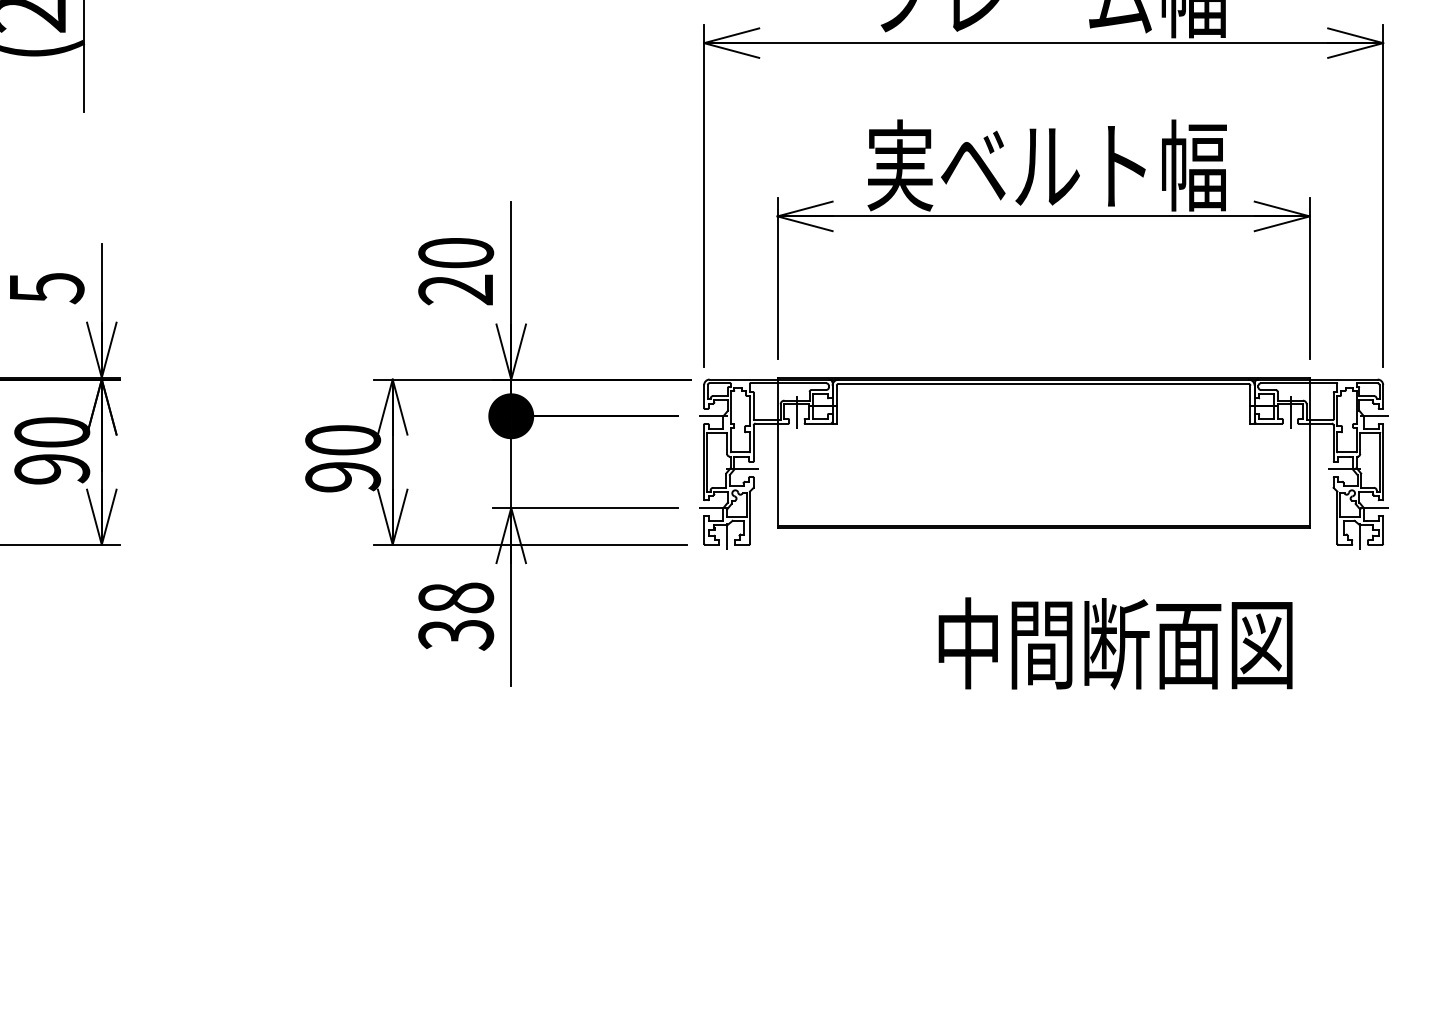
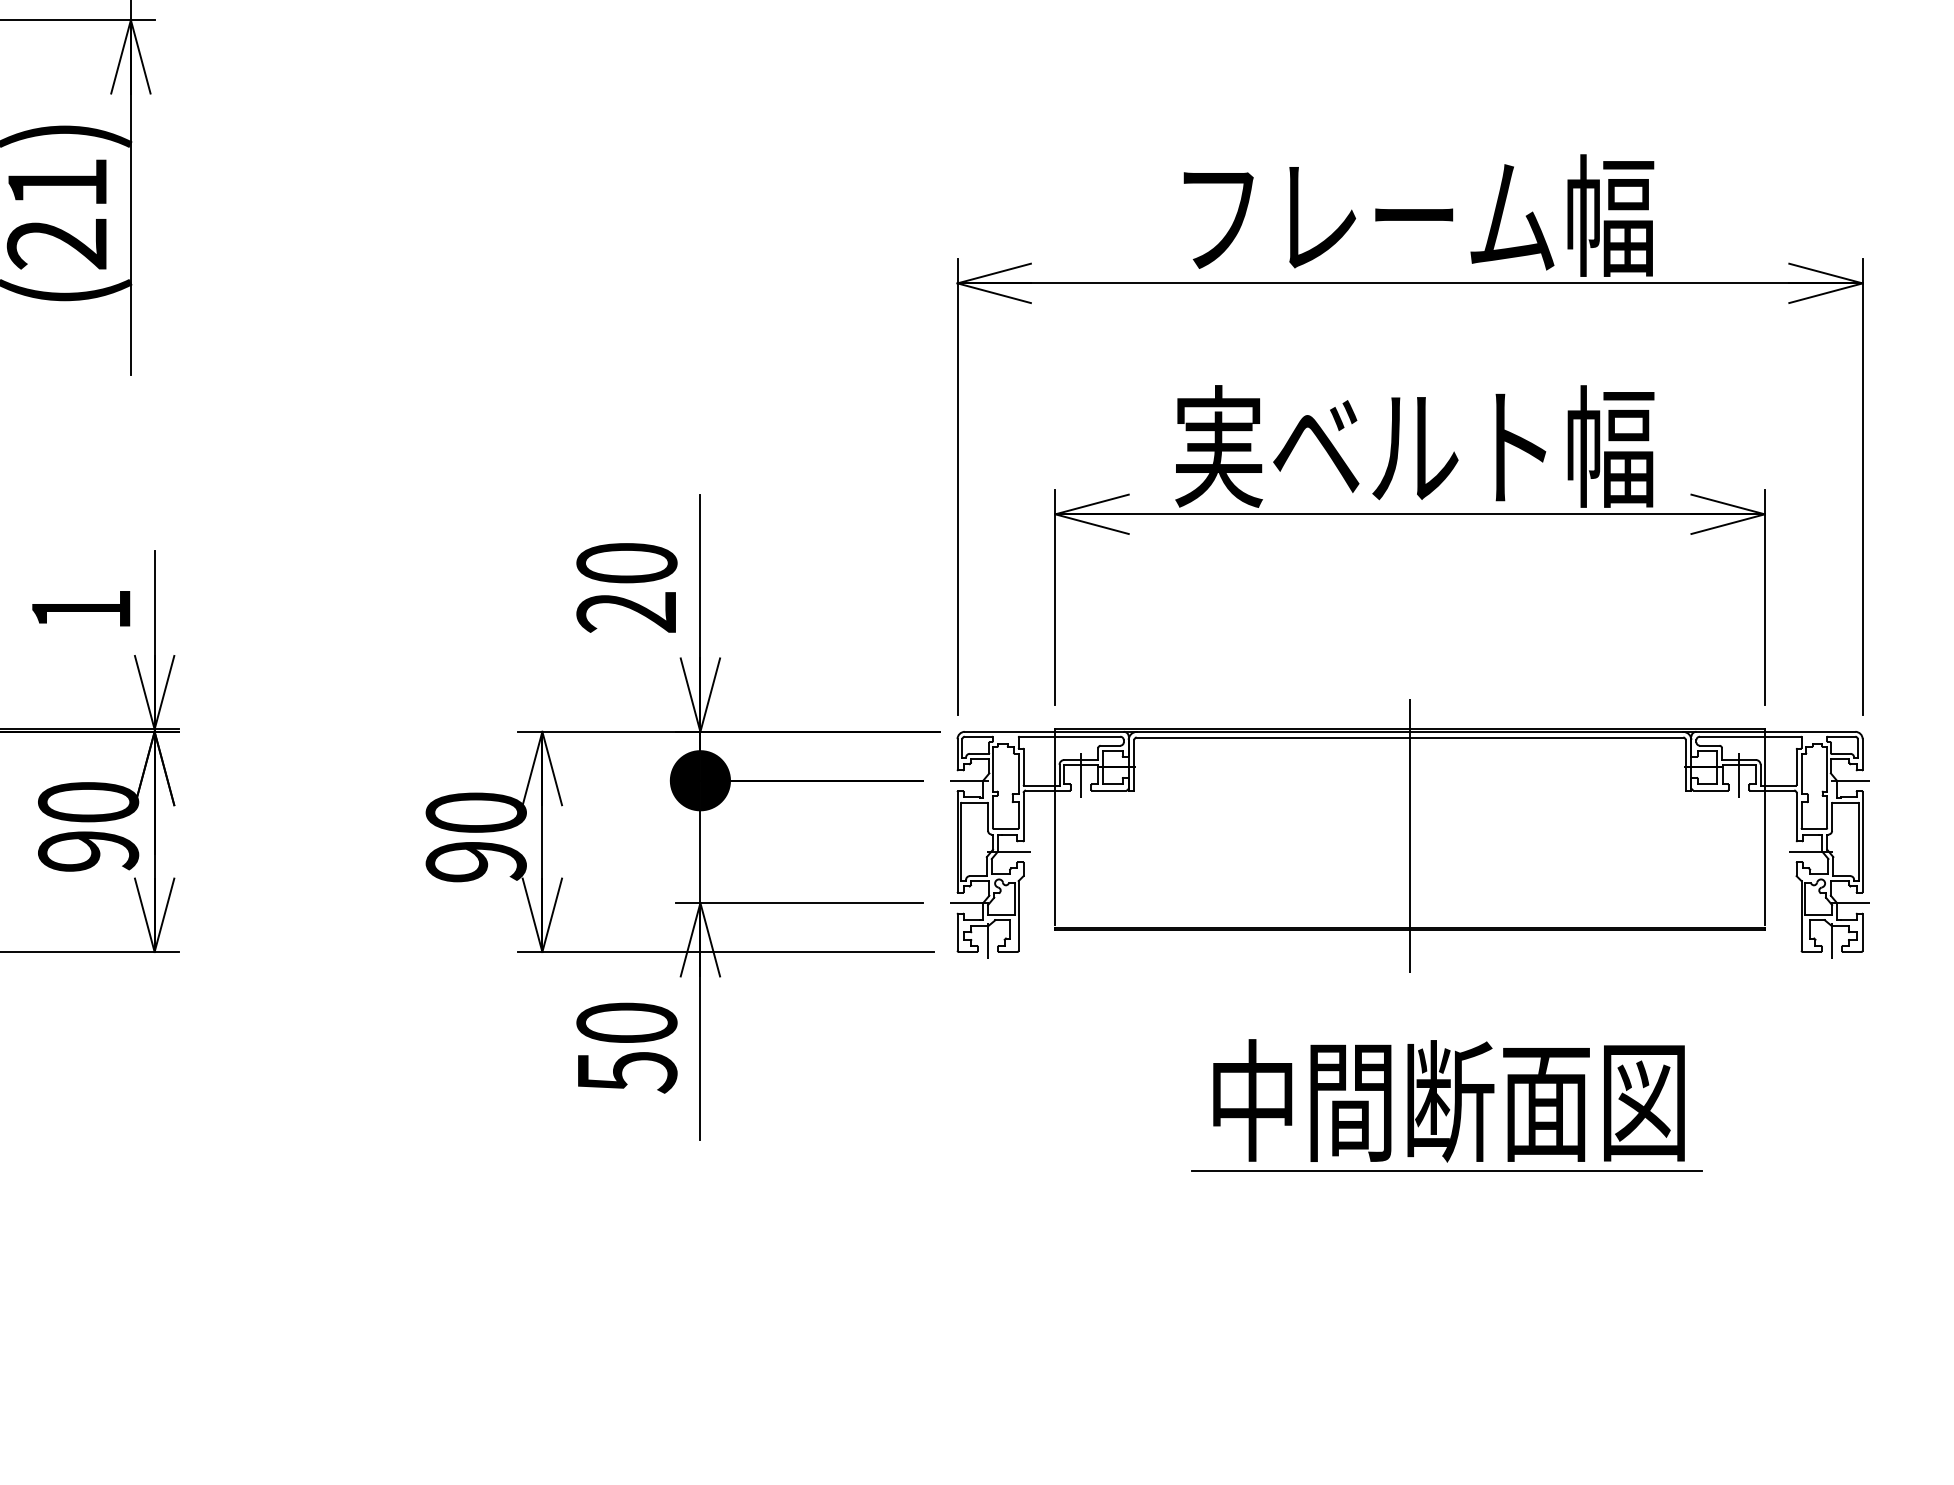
text: (46, 288) -> (81, 610), 5 -> 1
line: (1043, 458) -> (1410, 836), added
text: (455, 616) -> (626, 1047), 38 -> 50
text: (1115, 643) -> (1448, 1100), moved
line: (1070, 708) -> (1446, 1170), added

